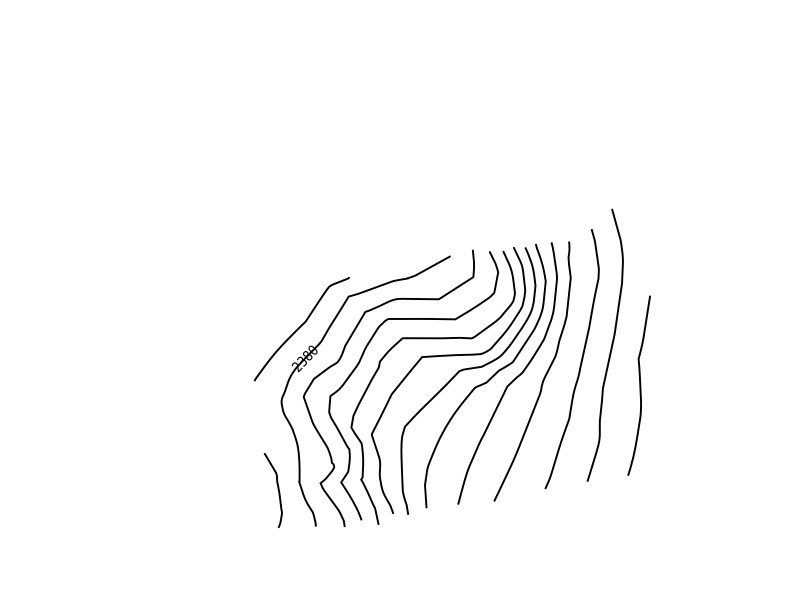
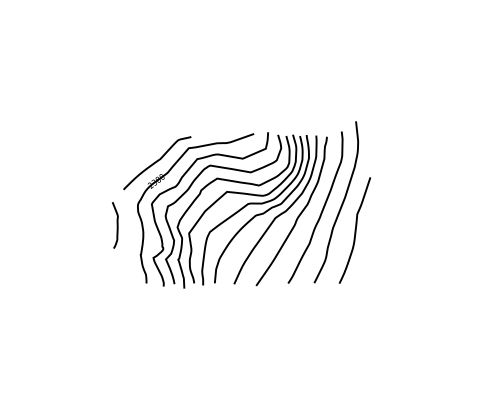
curve: (276, 489) -> (116, 225), moved

